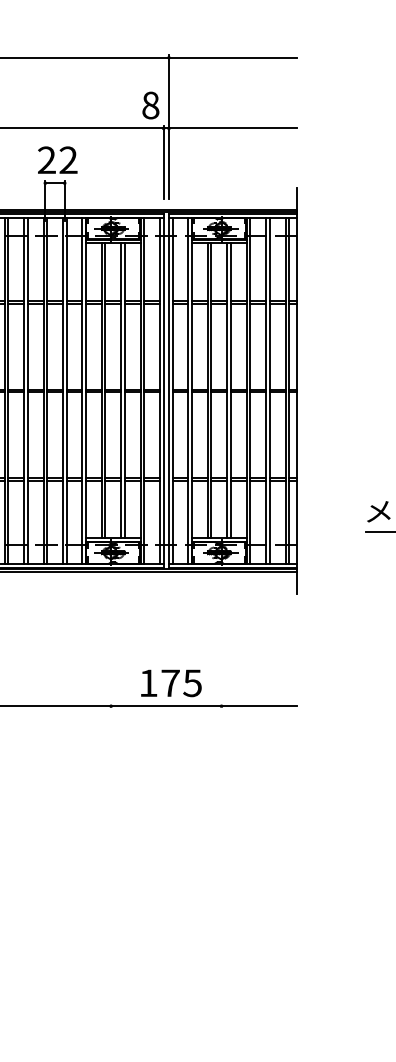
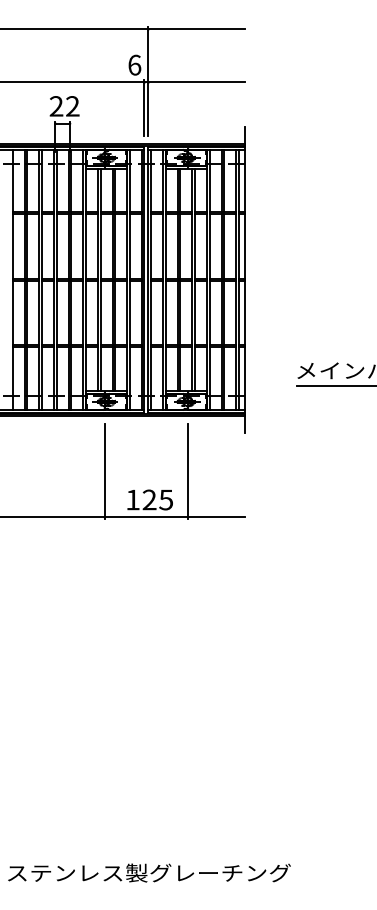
text: (150, 104) -> (134, 64), 8 -> 6
line: (110, 645) -> (104, 471), added
line: (220, 645) -> (187, 471), added
text: (170, 682) -> (149, 499), 175 -> 125

